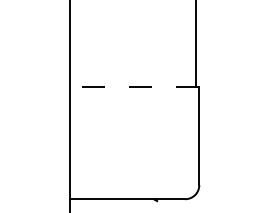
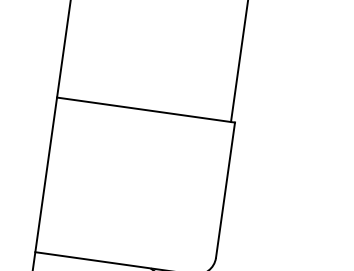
line: (134, 86) -> (146, 109), dashed -> solid

